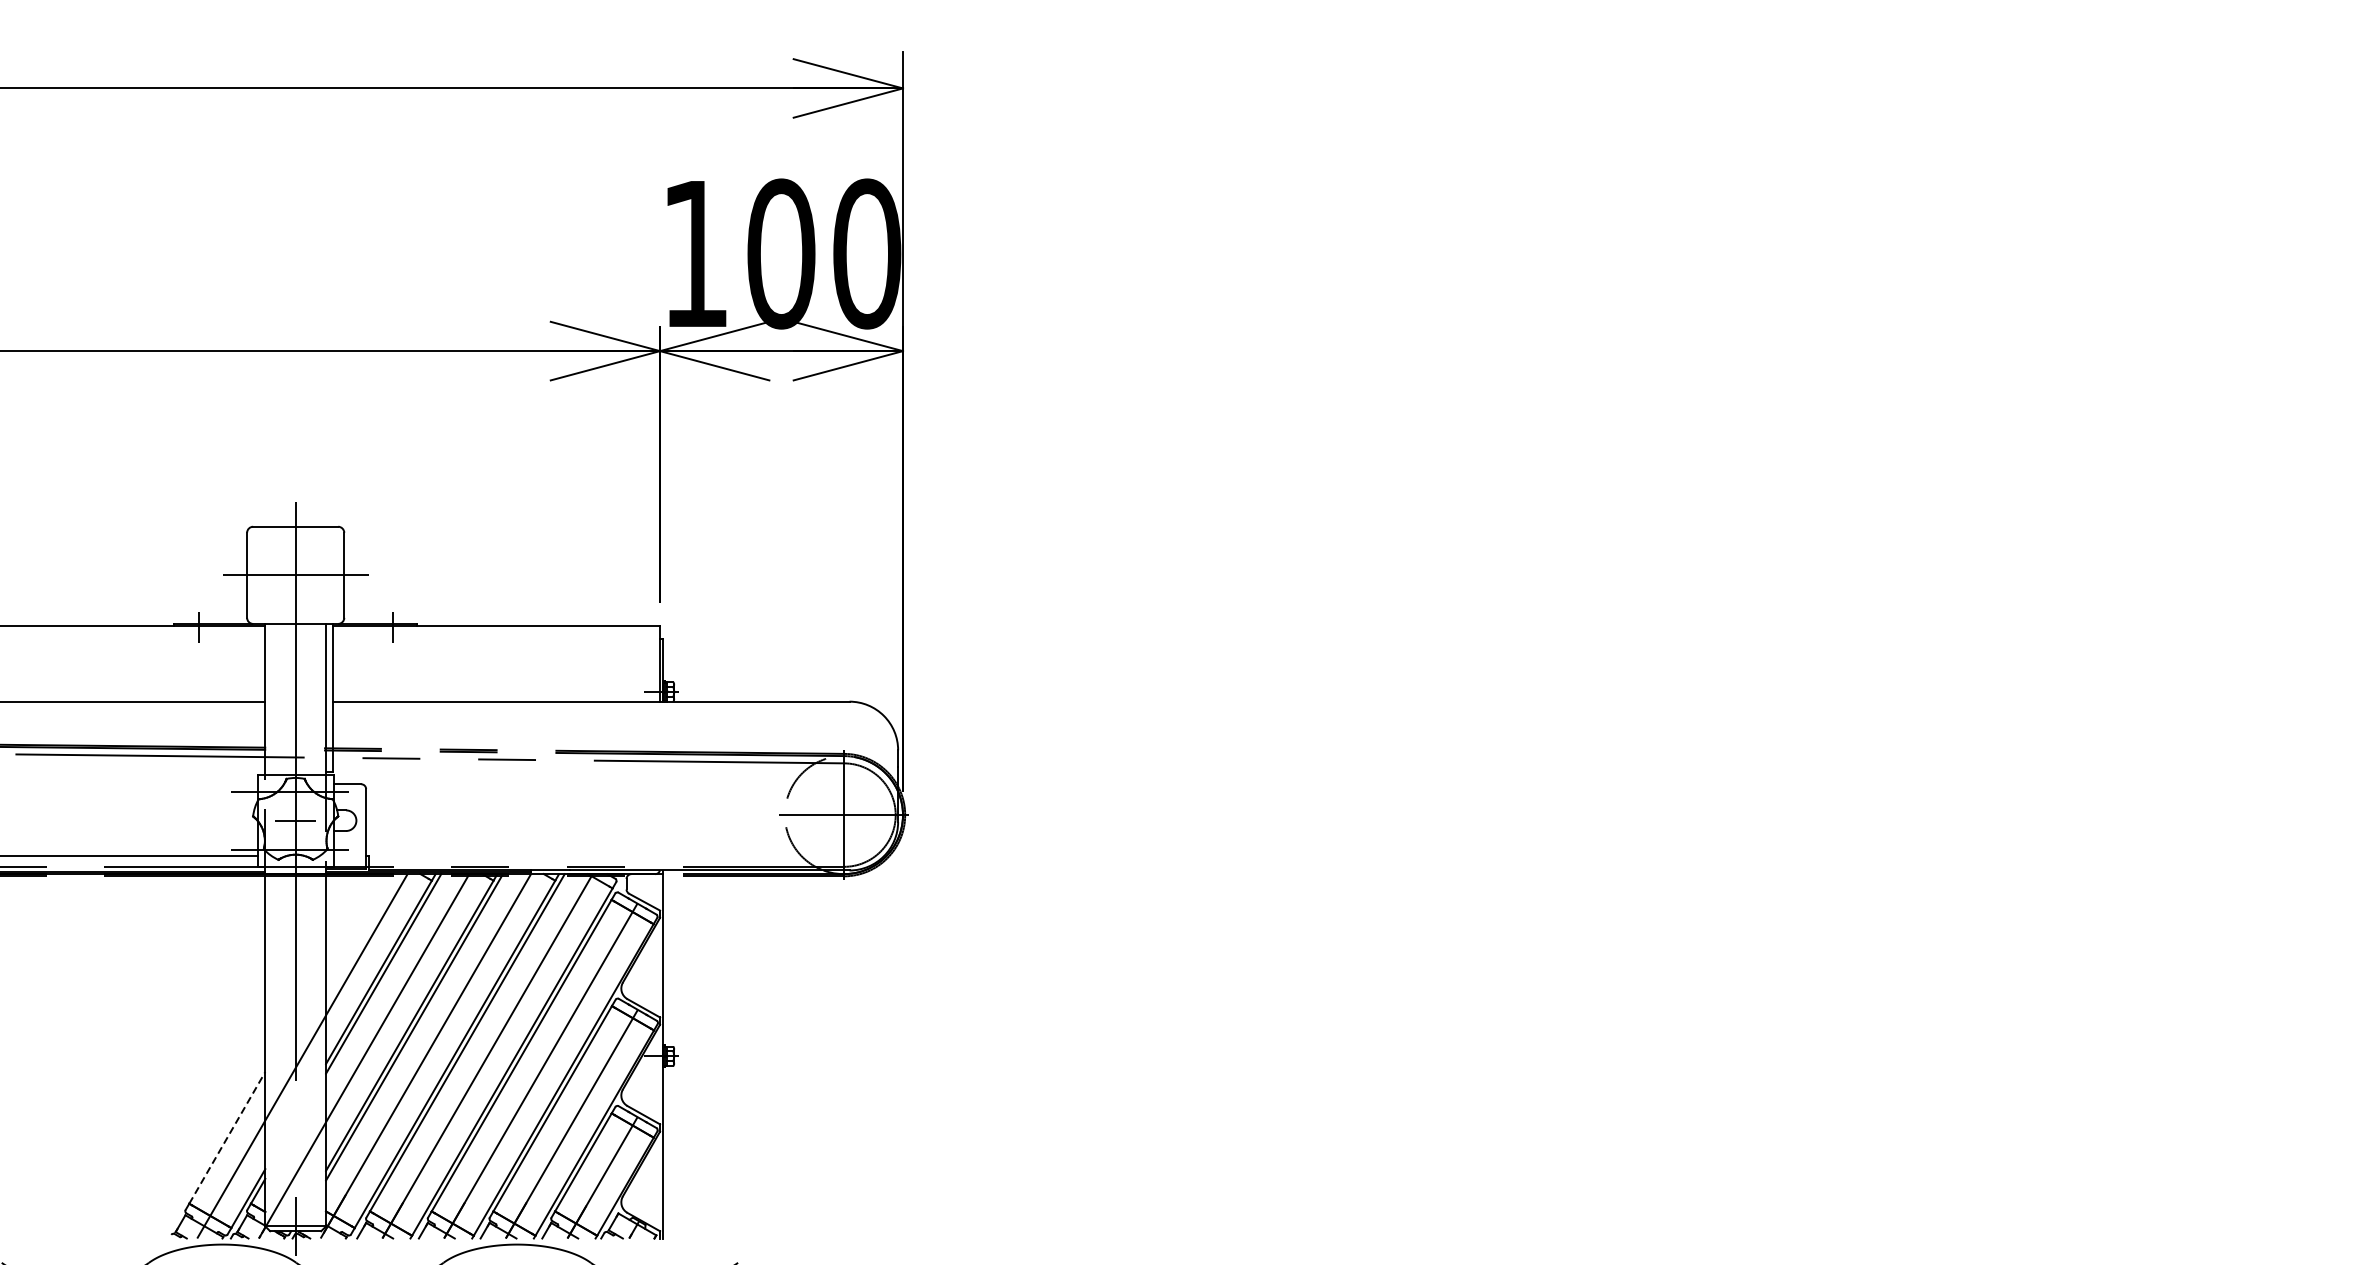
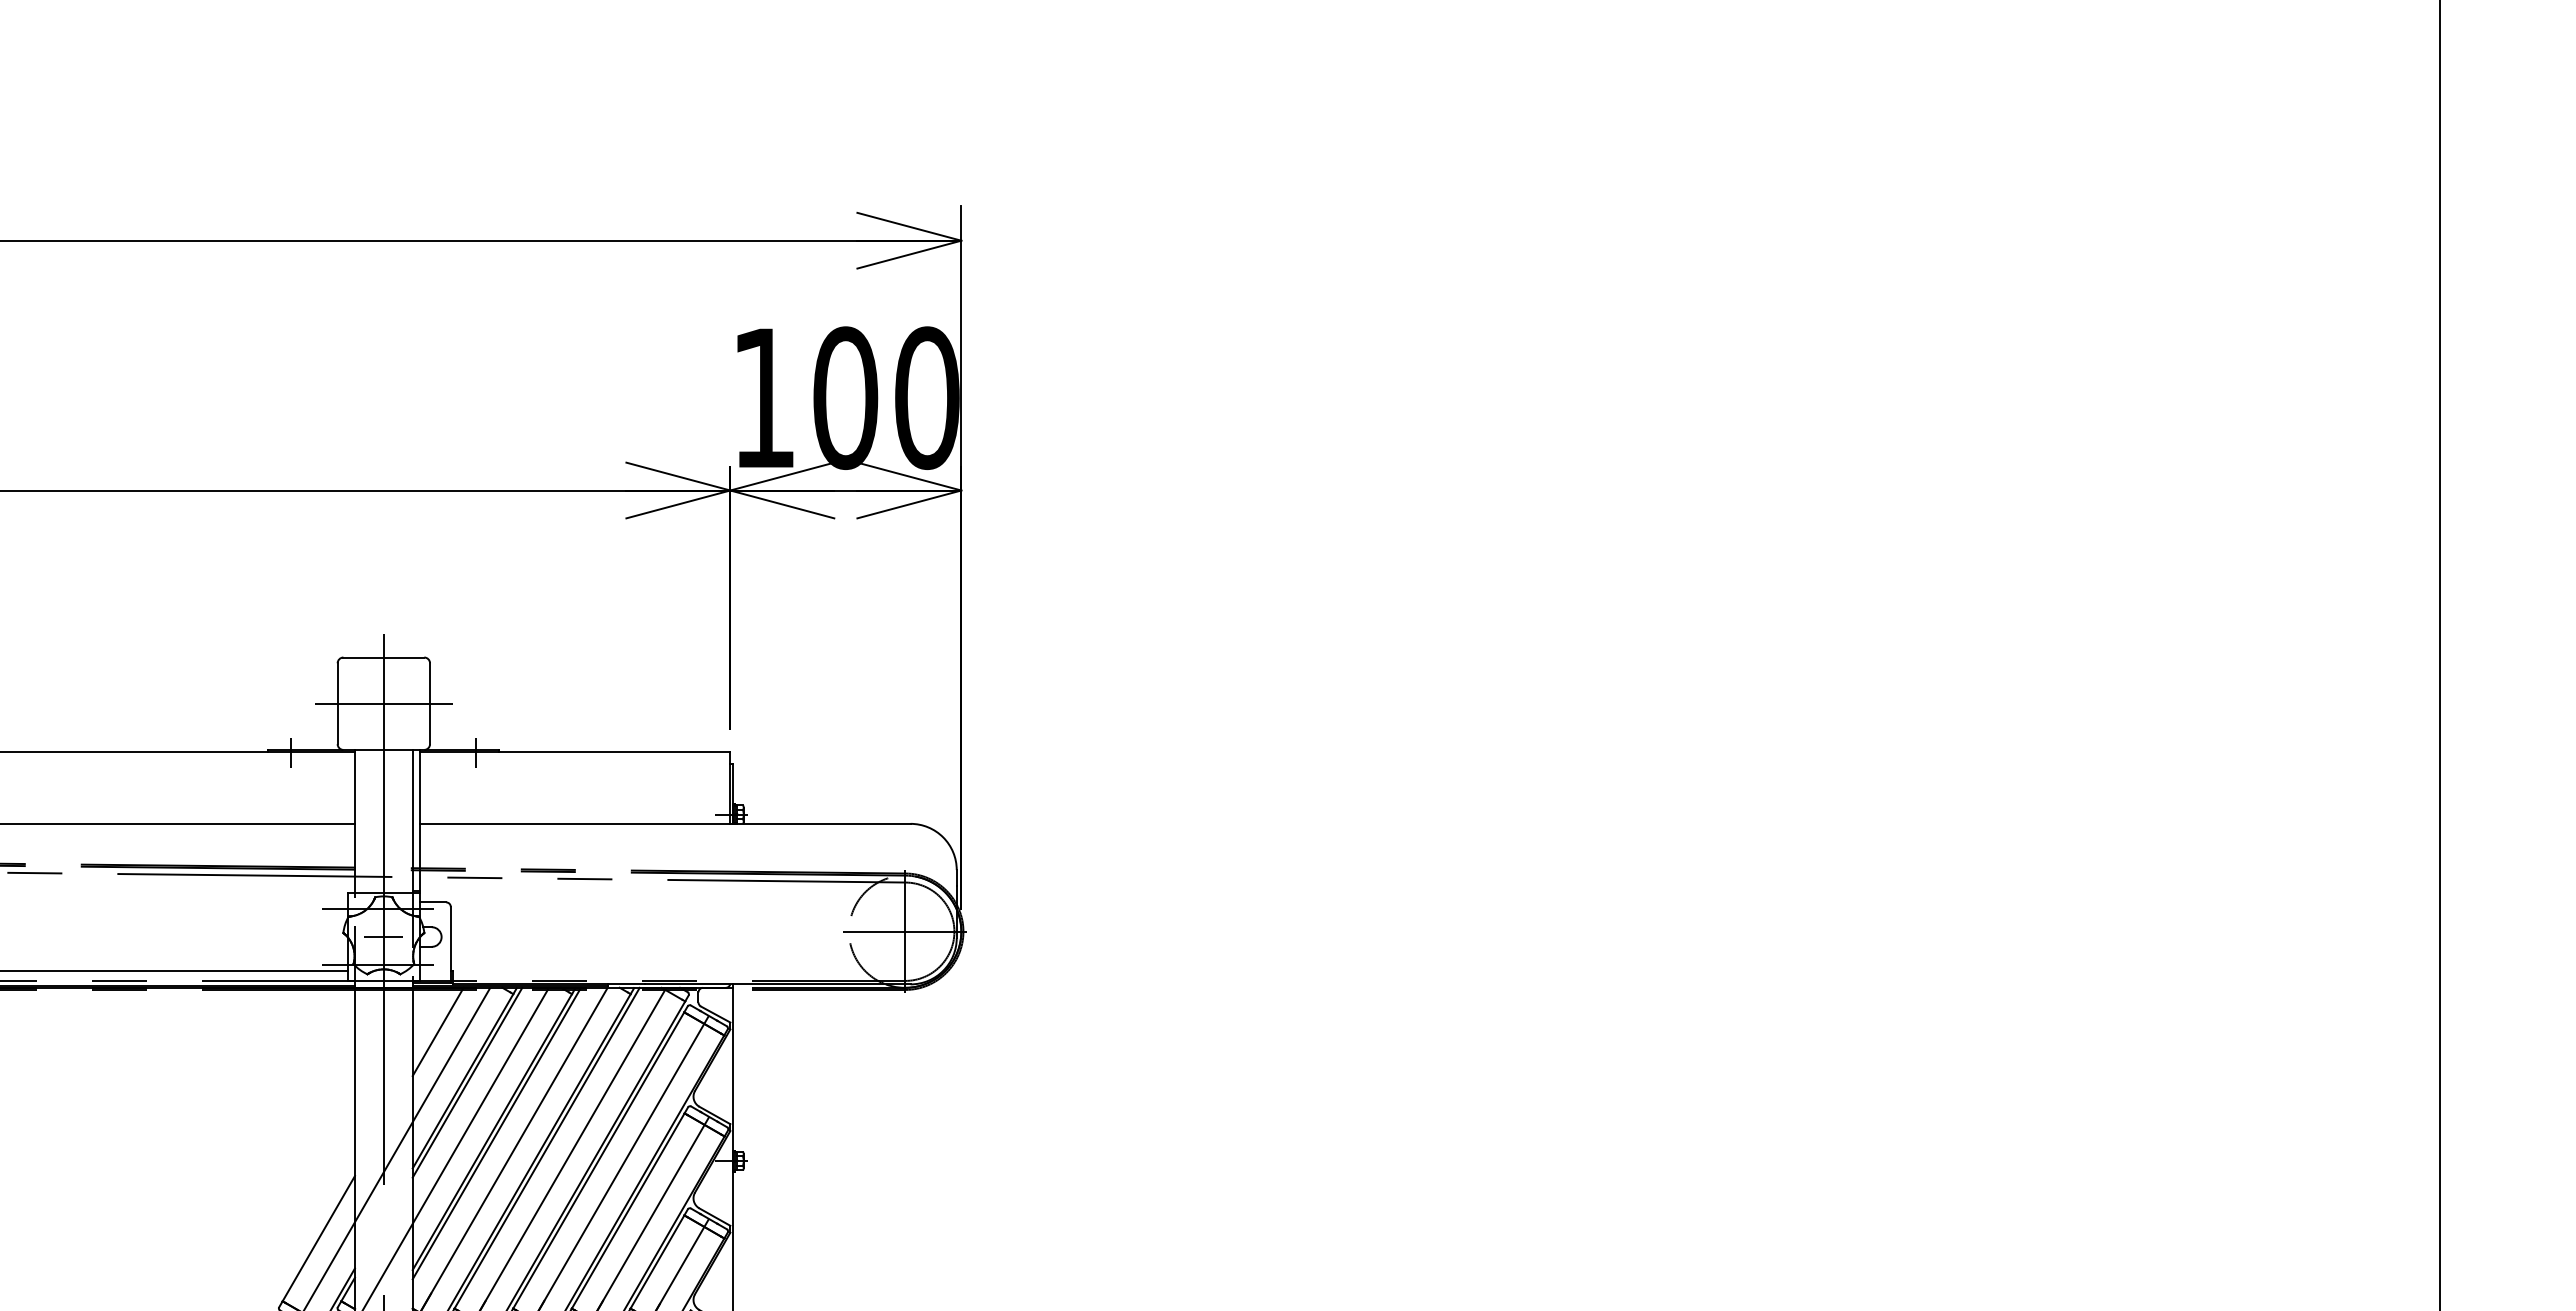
line: (352, 920) -> (437, 1031), added
line: (228, 1137) -> (319, 1238), dashed -> solid

